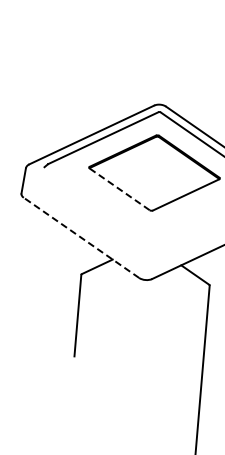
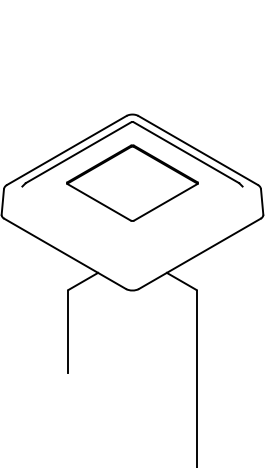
line: (120, 189) -> (99, 202), dashed -> solid
line: (80, 237) -> (64, 253), dashed -> solid

